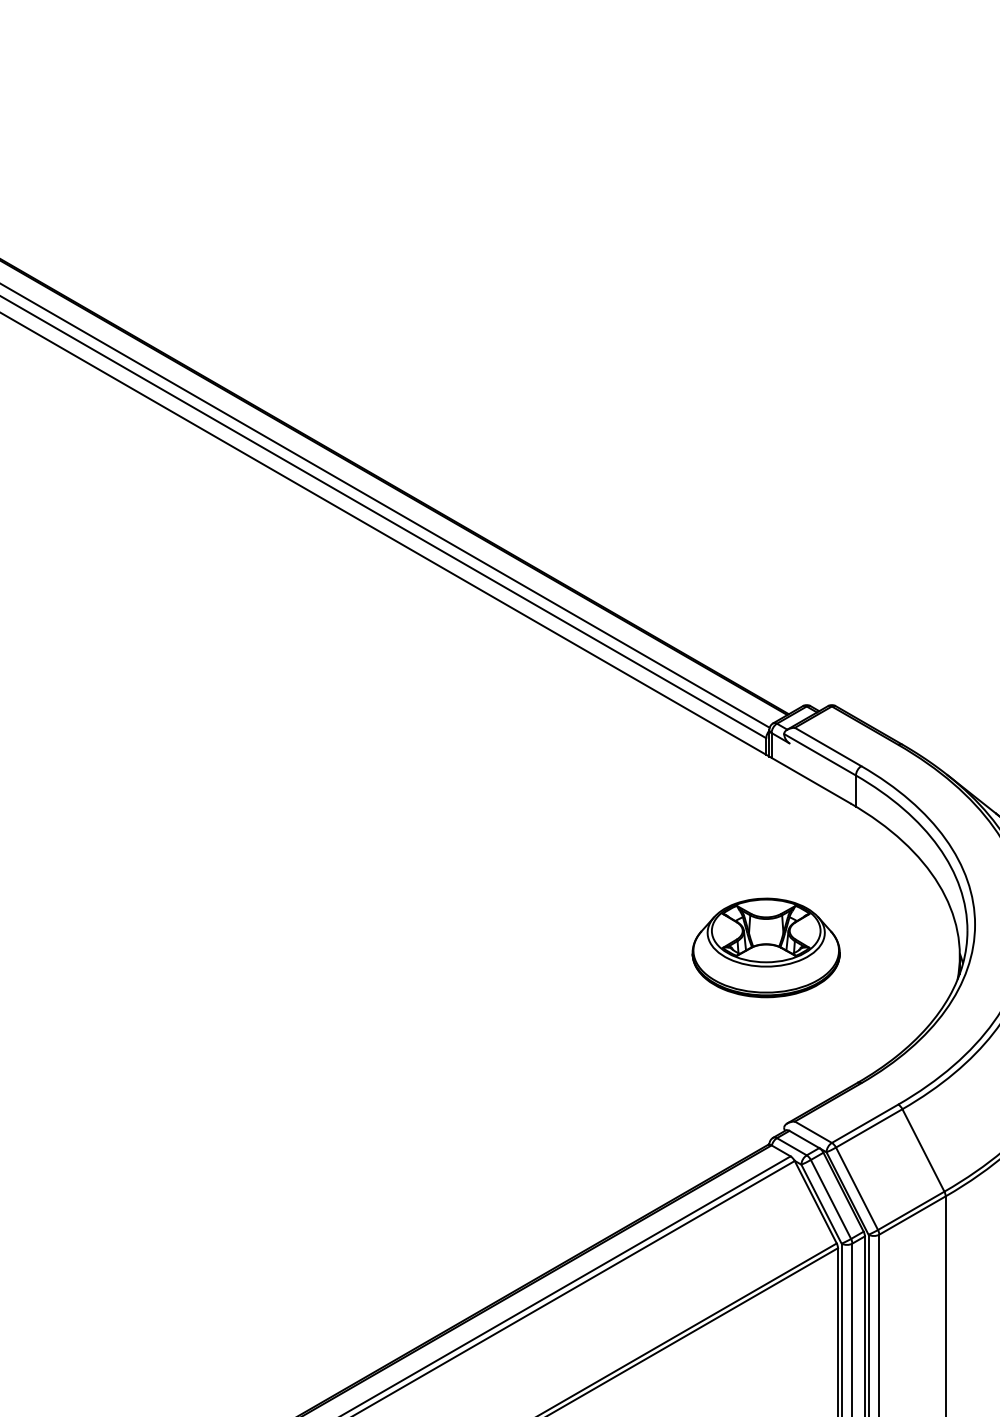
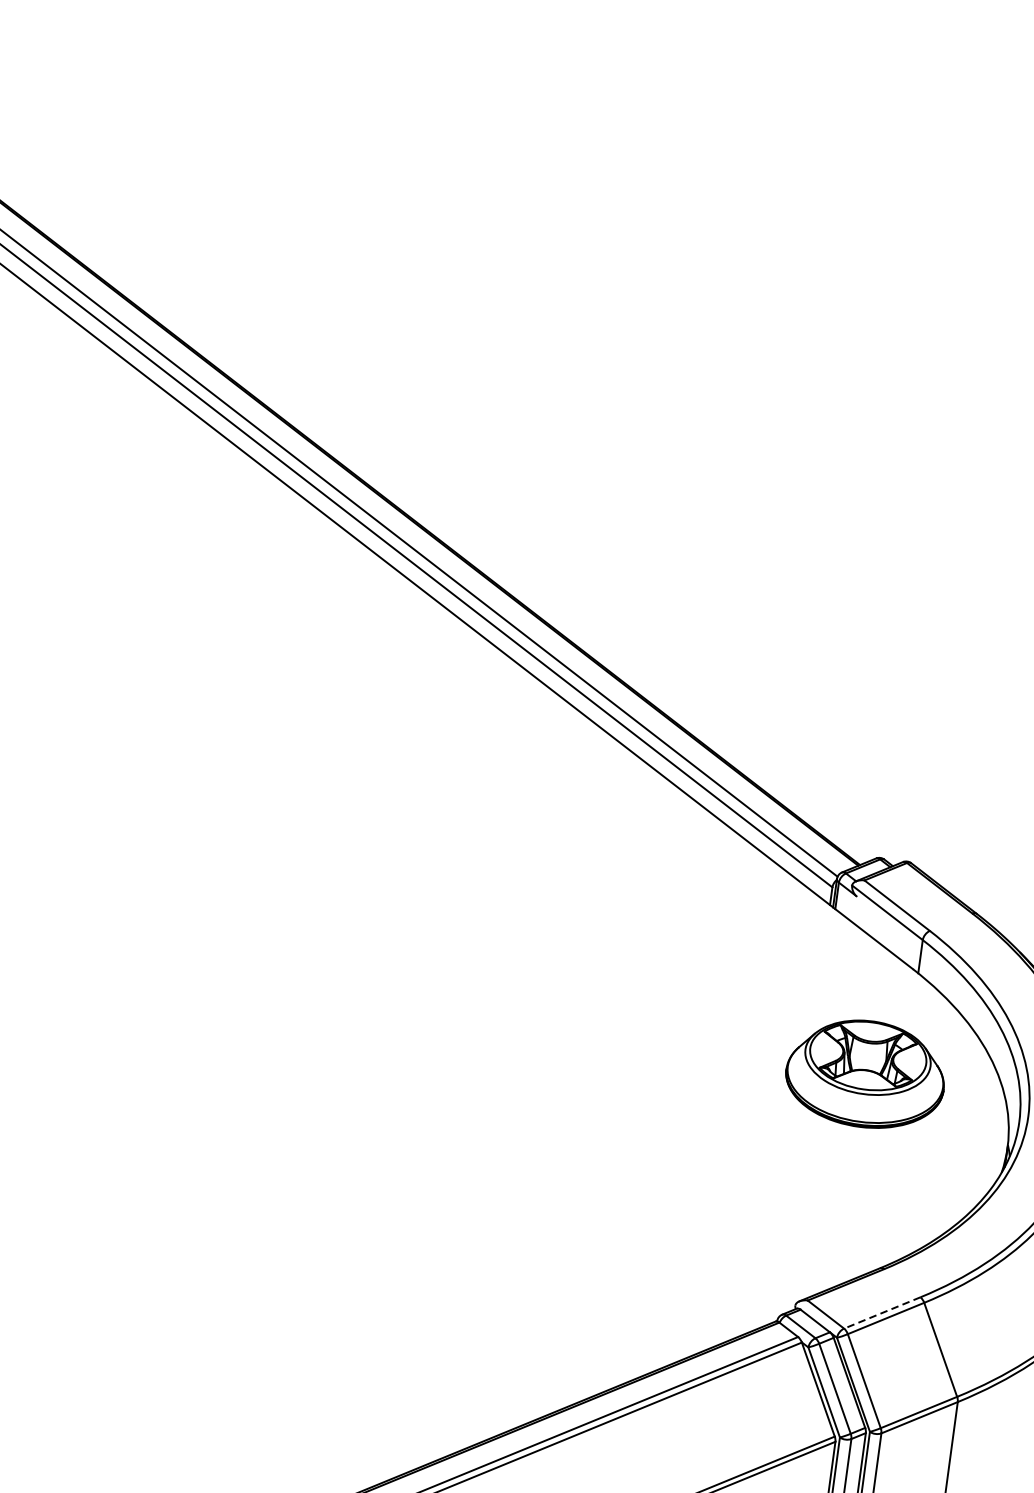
part: (765, 947) -> (865, 1073), moved
line: (864, 1124) -> (881, 1313), solid -> dashed

